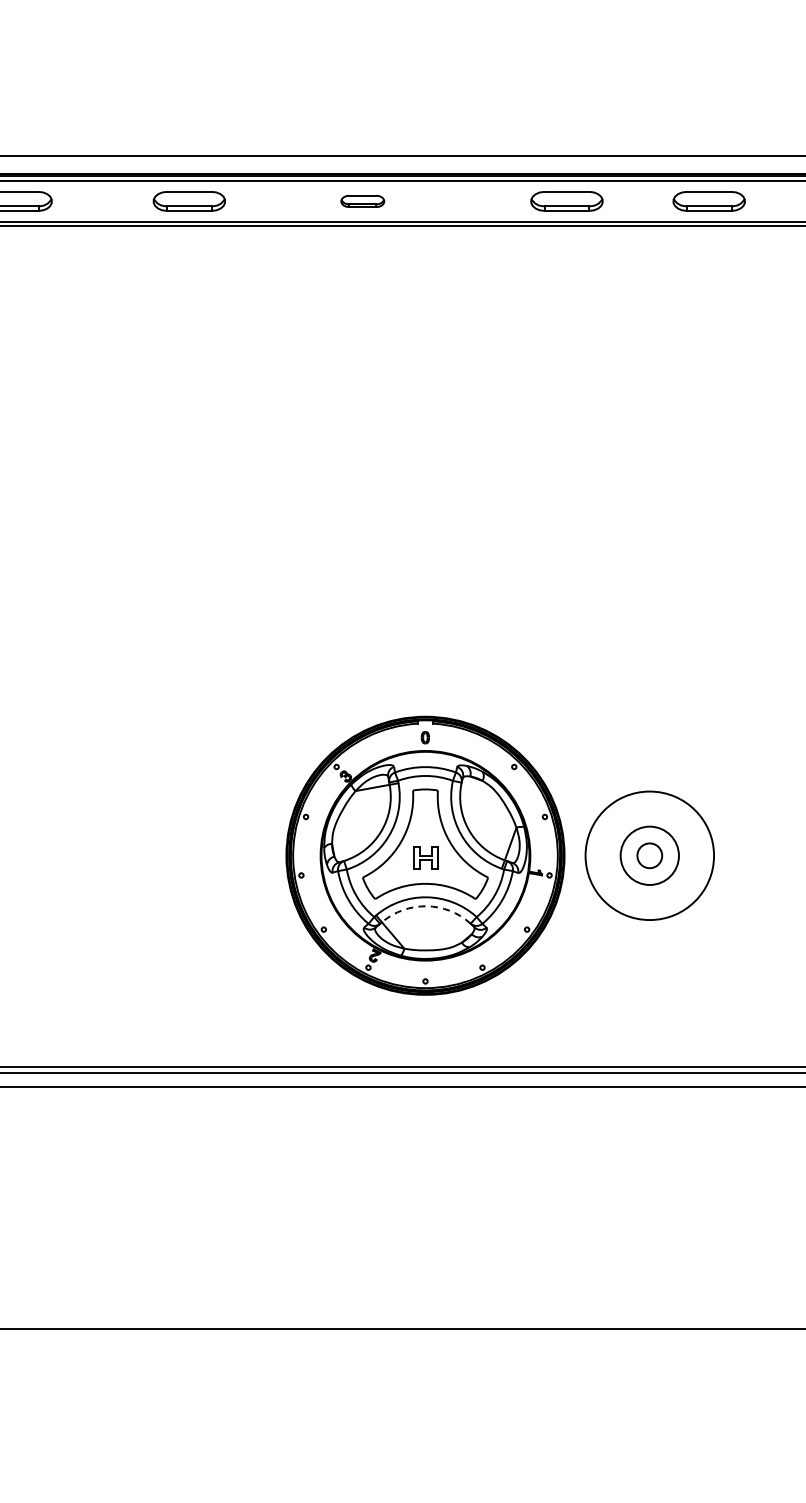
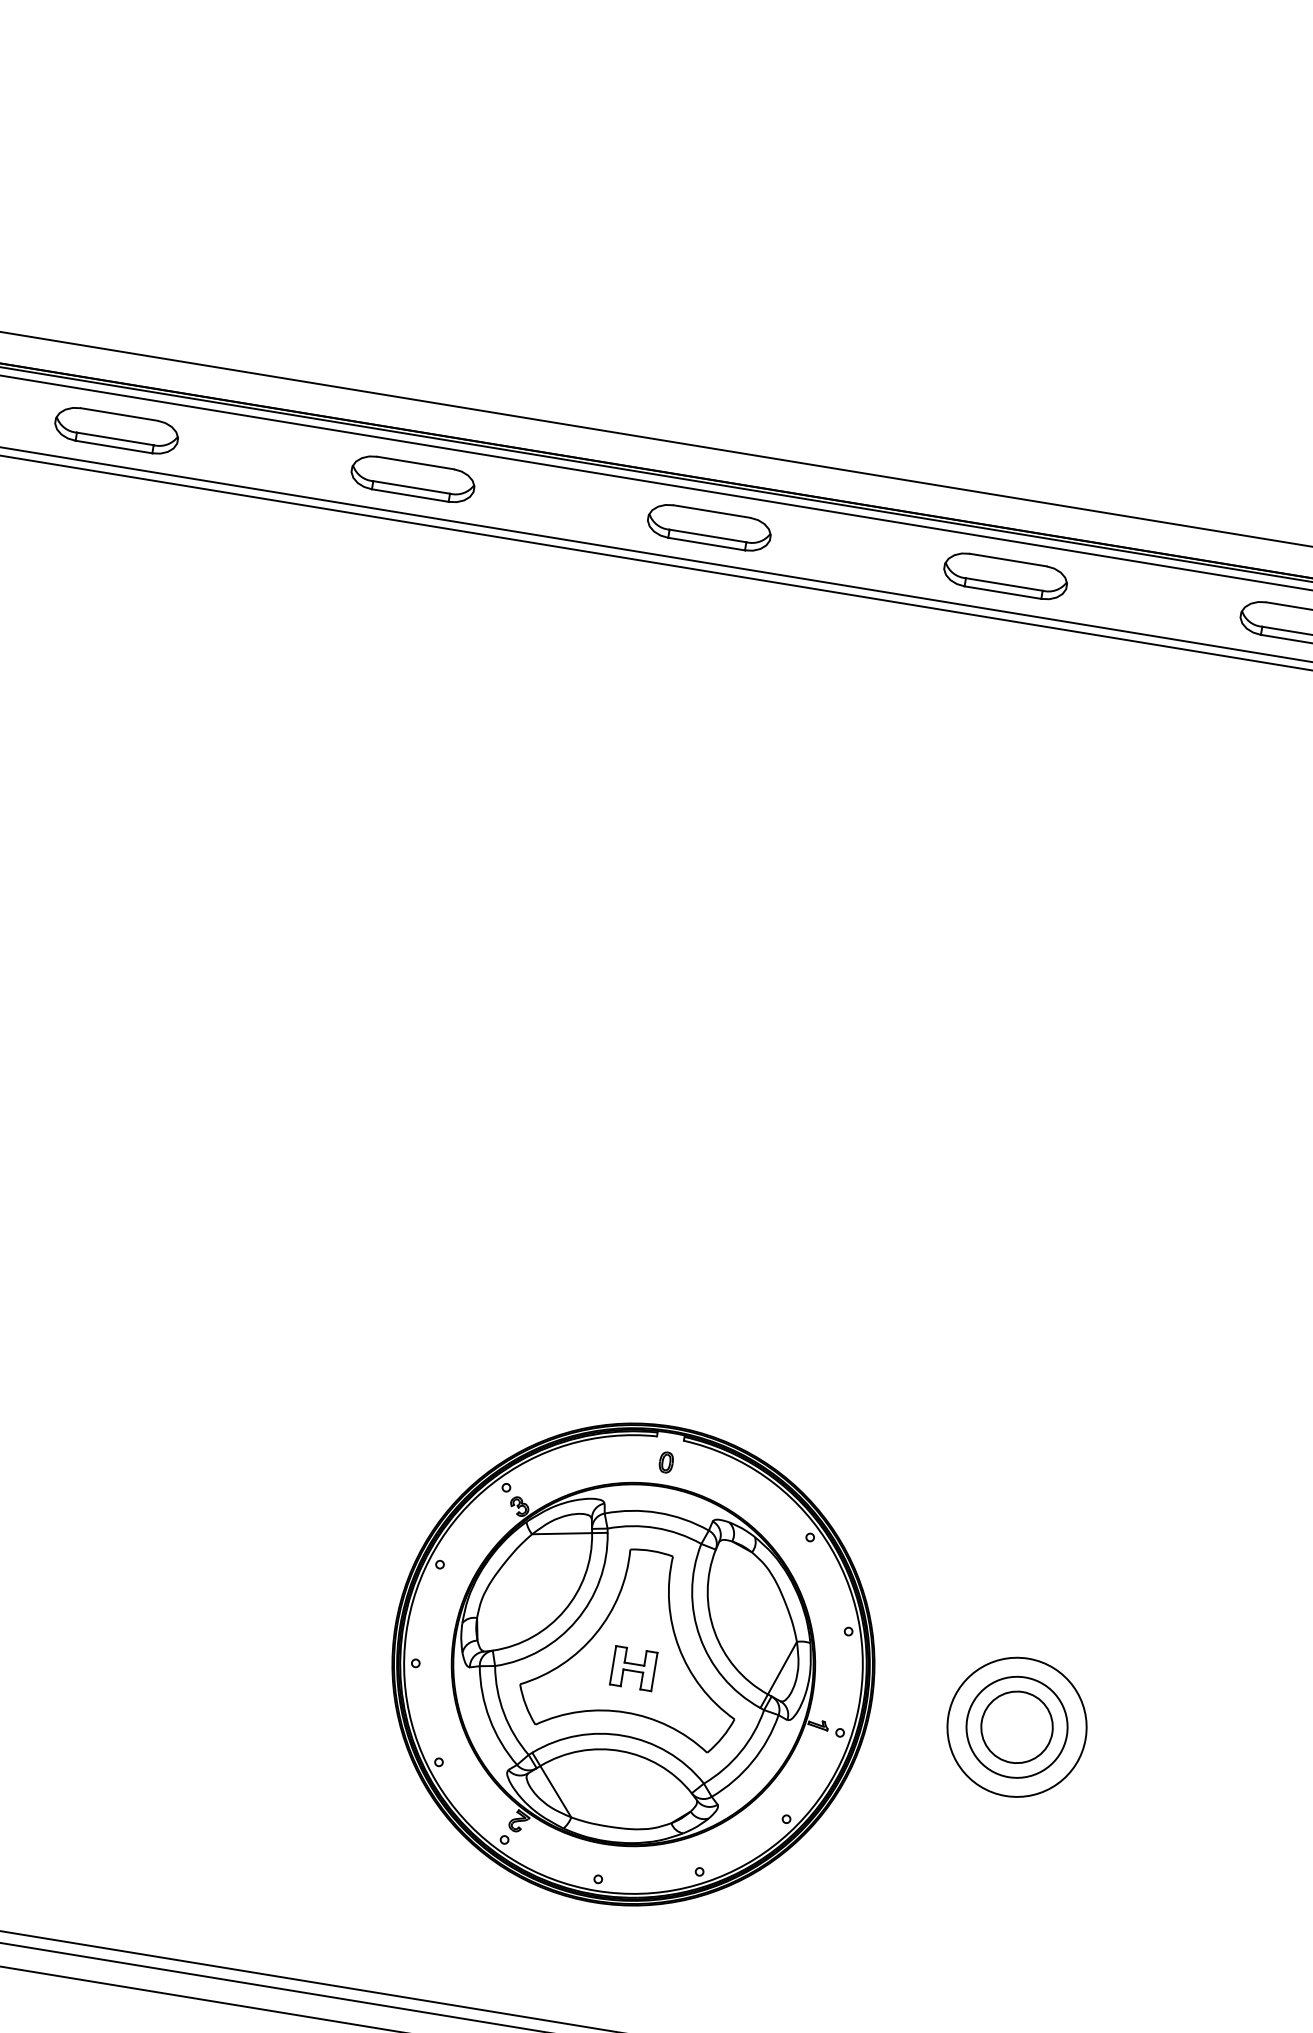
part: (362, 201) -> (708, 527), size x1.67
part: (566, 201) -> (1004, 576), moved
circle: (649, 855) -> (1016, 1726), size x0.62
circle: (649, 855) -> (1016, 1726), size x1.67
arc: (426, 906) -> (620, 1751), dashed -> solid

